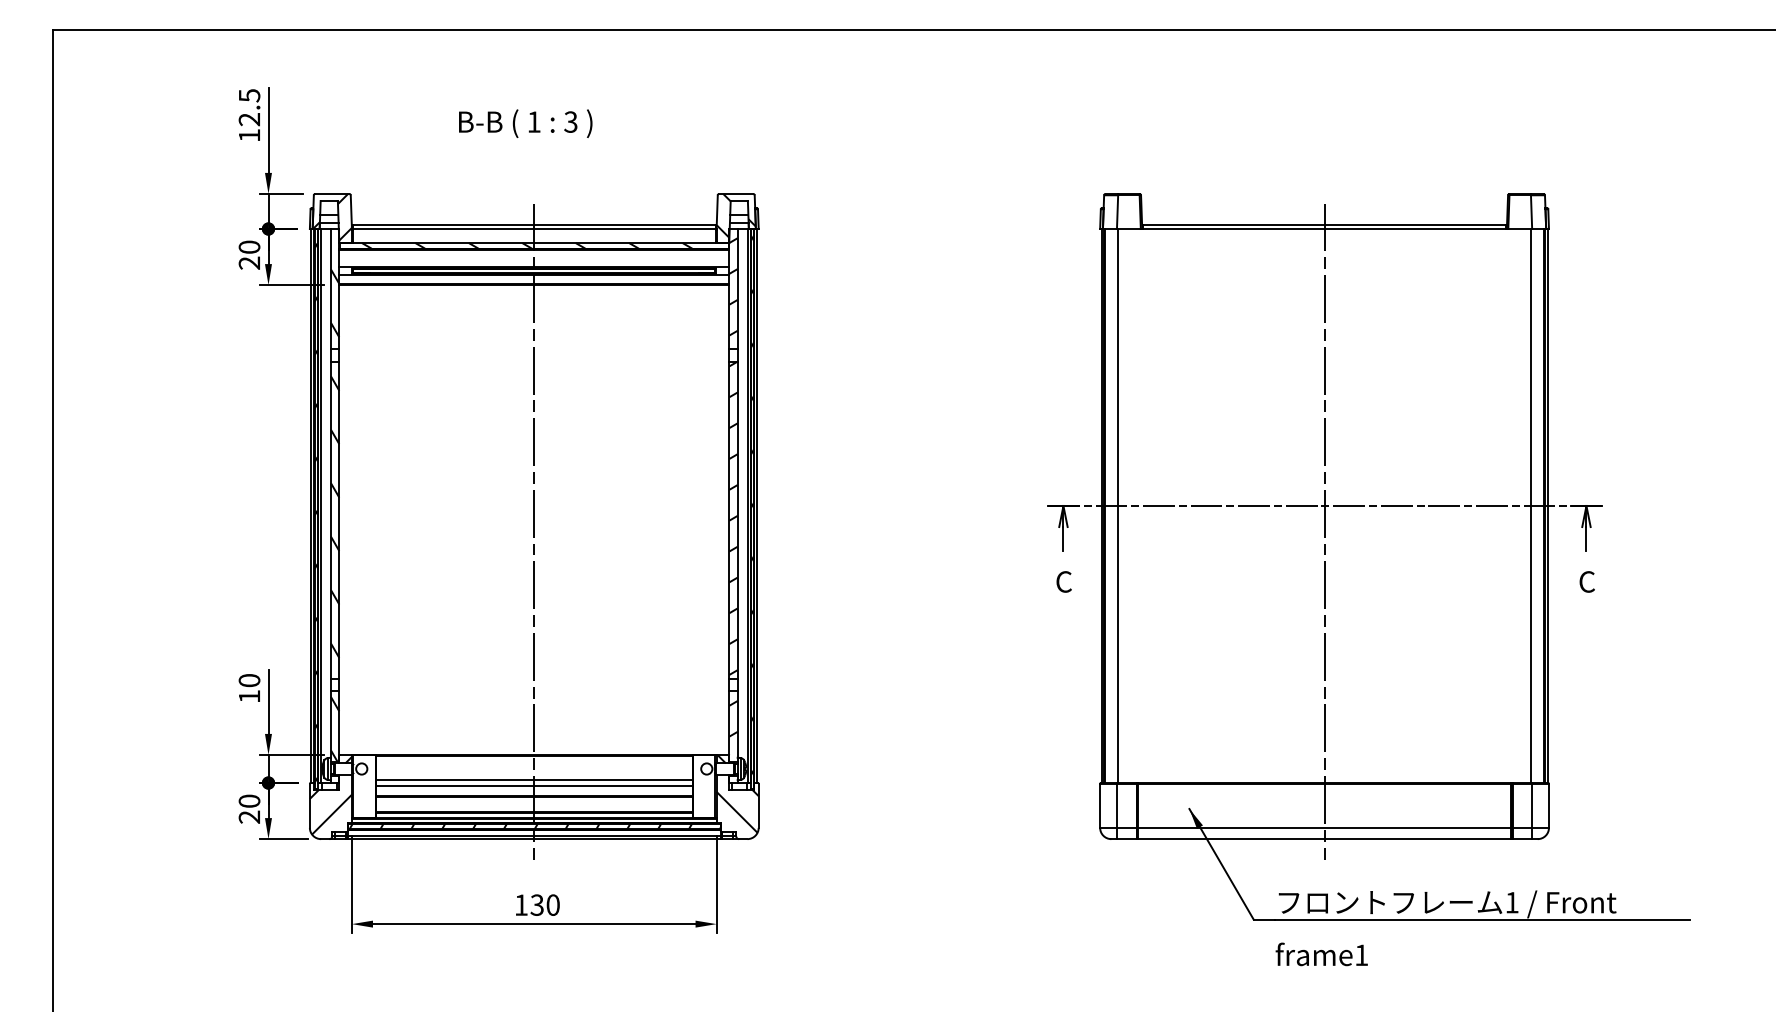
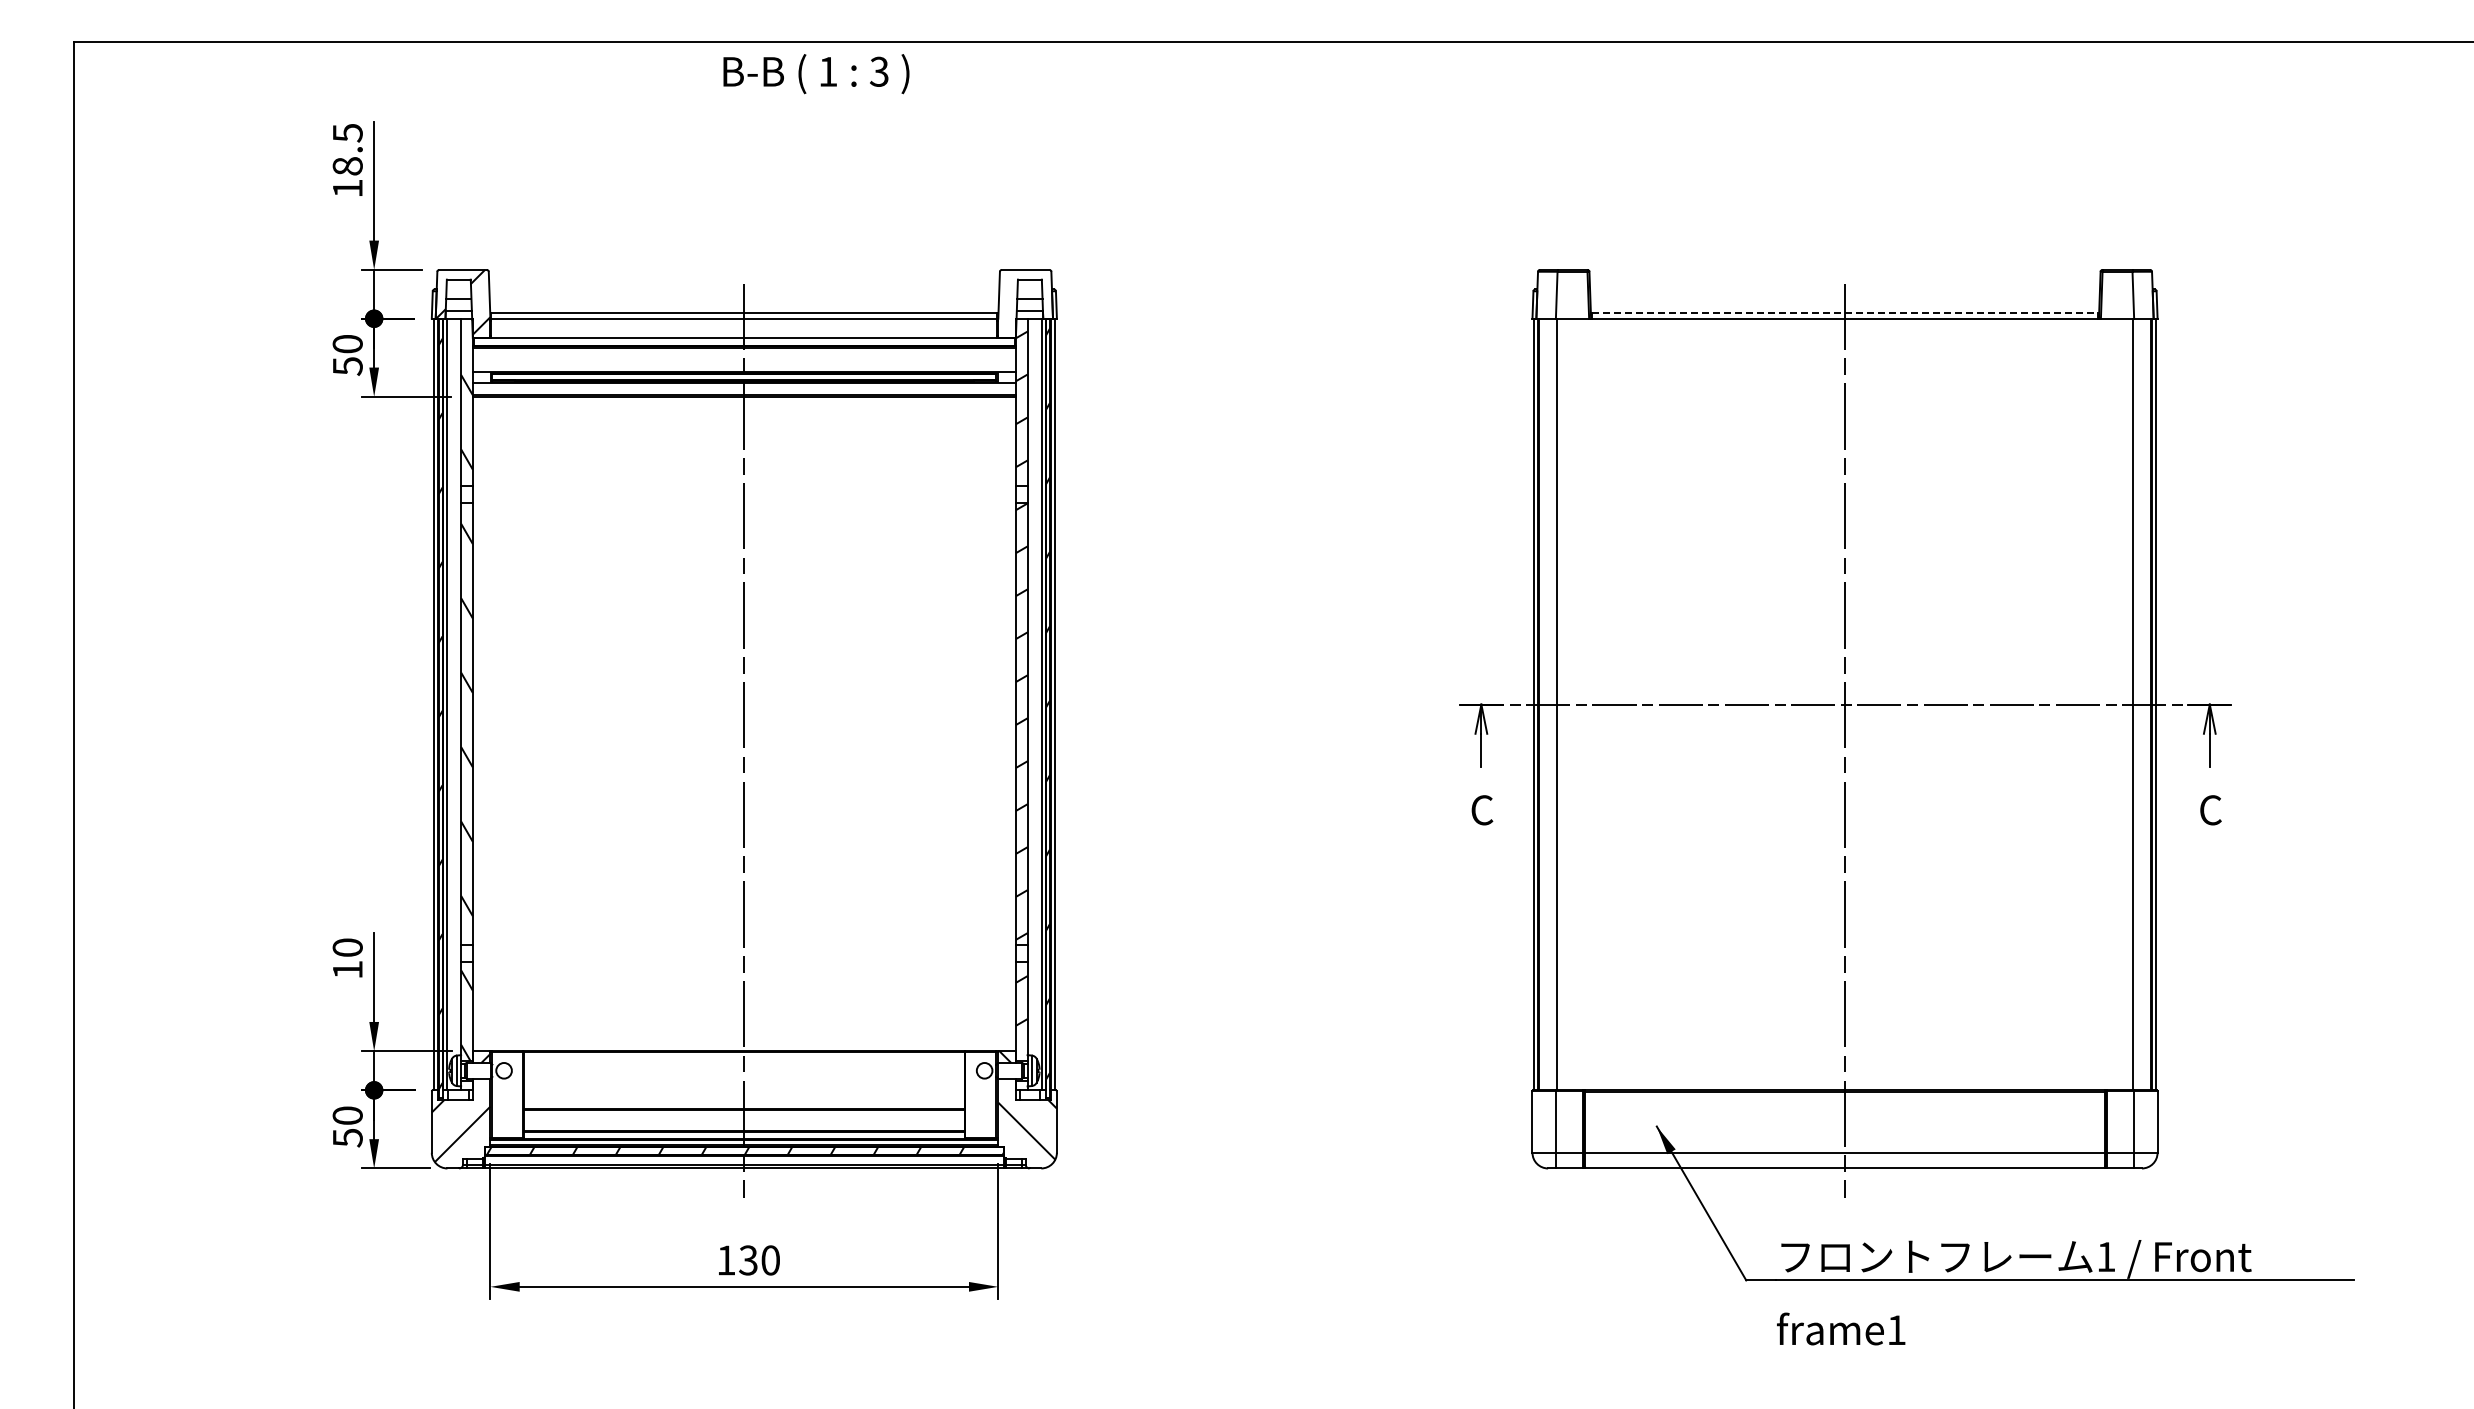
text: (249, 119) -> (347, 166), 12.5 -> 18.5
text: (525, 124) -> (816, 74), moved
hatch: (736, 215) -> (1025, 300), removed
line: (1324, 224) -> (1845, 312), solid -> dashed
hatch: (527, 246) -> (734, 342), removed
text: (249, 263) -> (347, 366), 20 -> 50
line: (534, 780) -> (744, 1086), removed
line: (534, 786) -> (744, 1094), removed
text: (249, 816) -> (347, 1137), 20 -> 50

